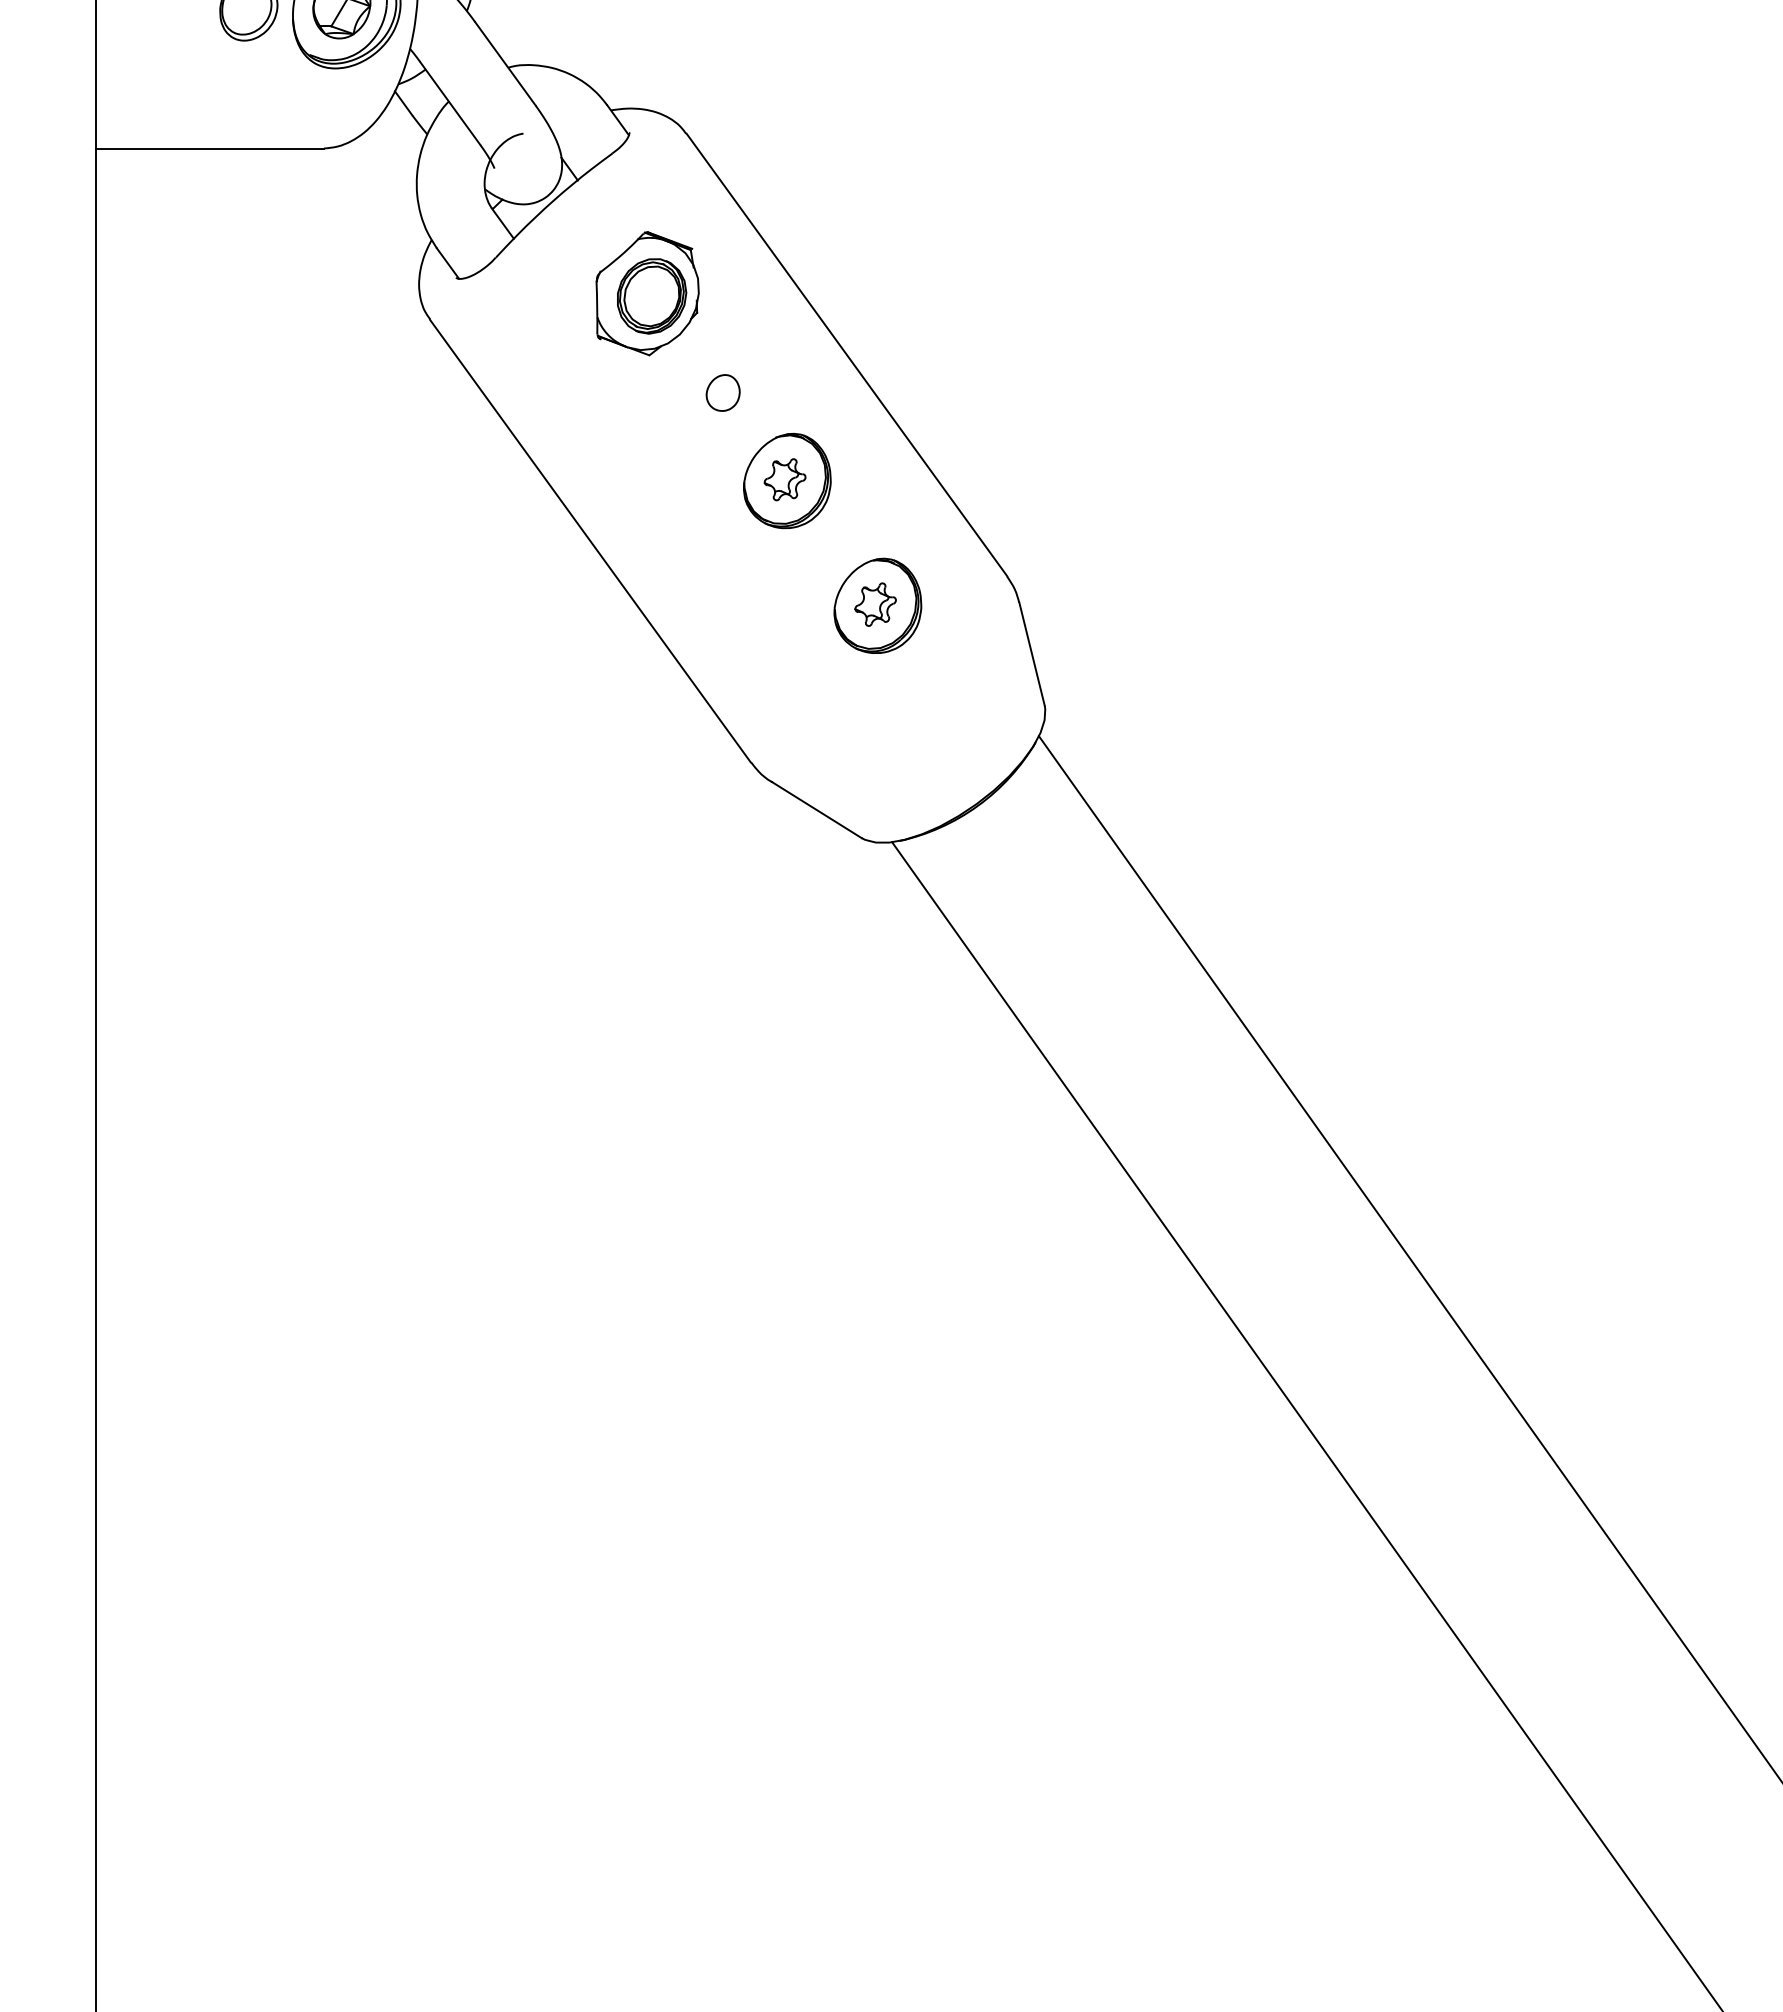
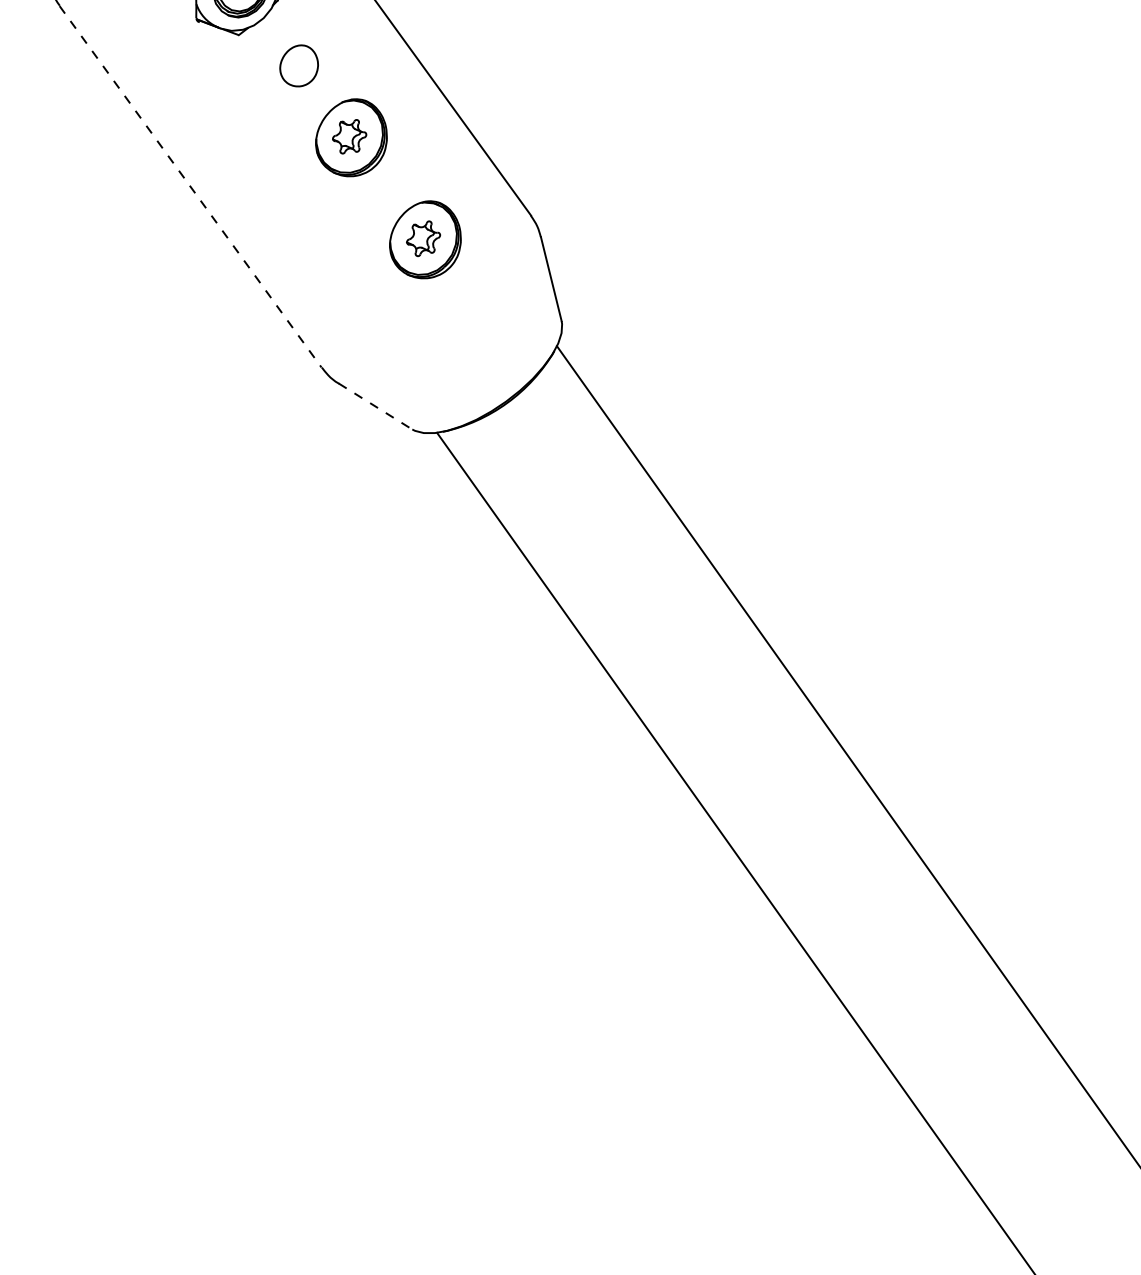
part: (722, 392) -> (298, 65), size x1.4
line: (590, 541) -> (190, 187), solid -> dashed
line: (817, 810) -> (376, 406), solid -> dashed

